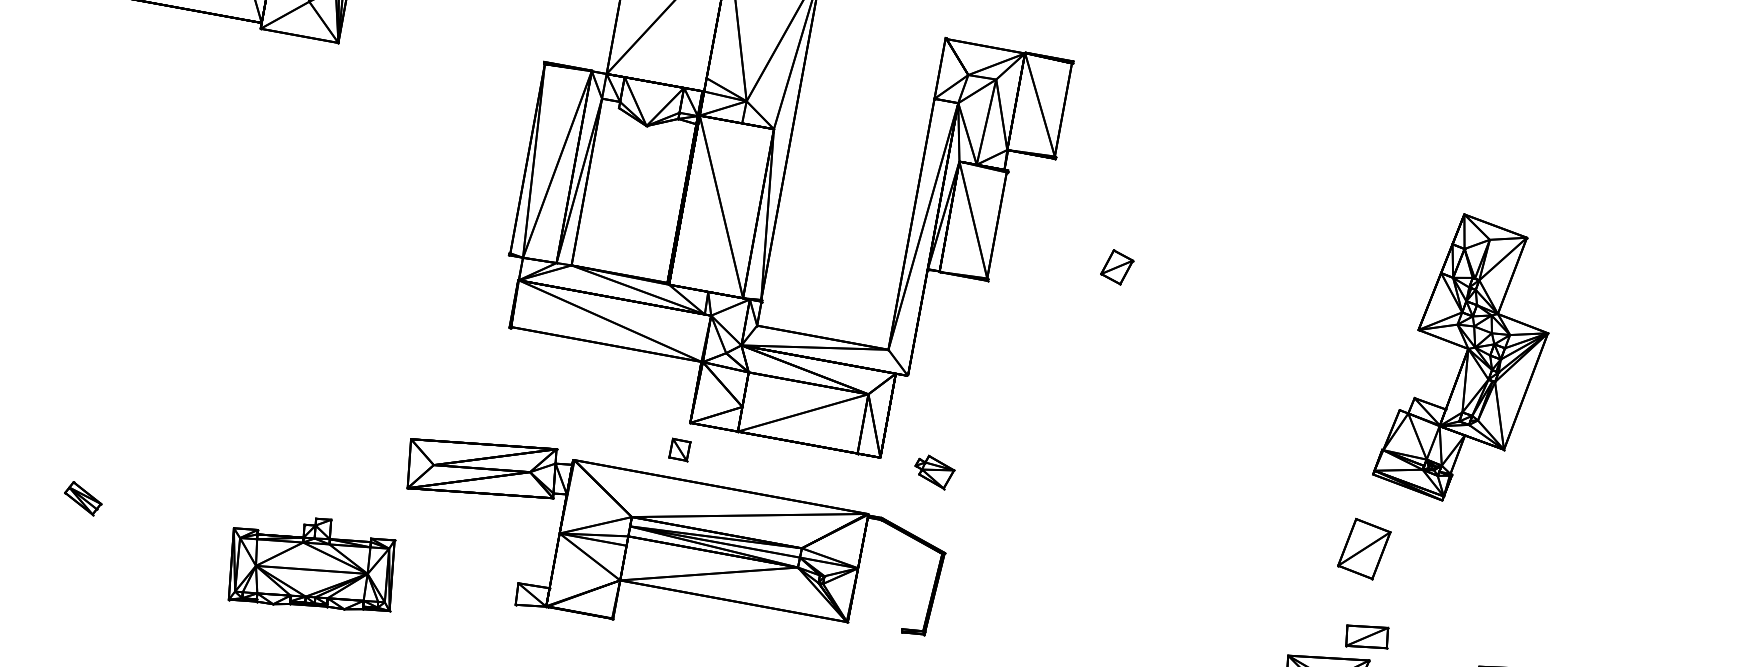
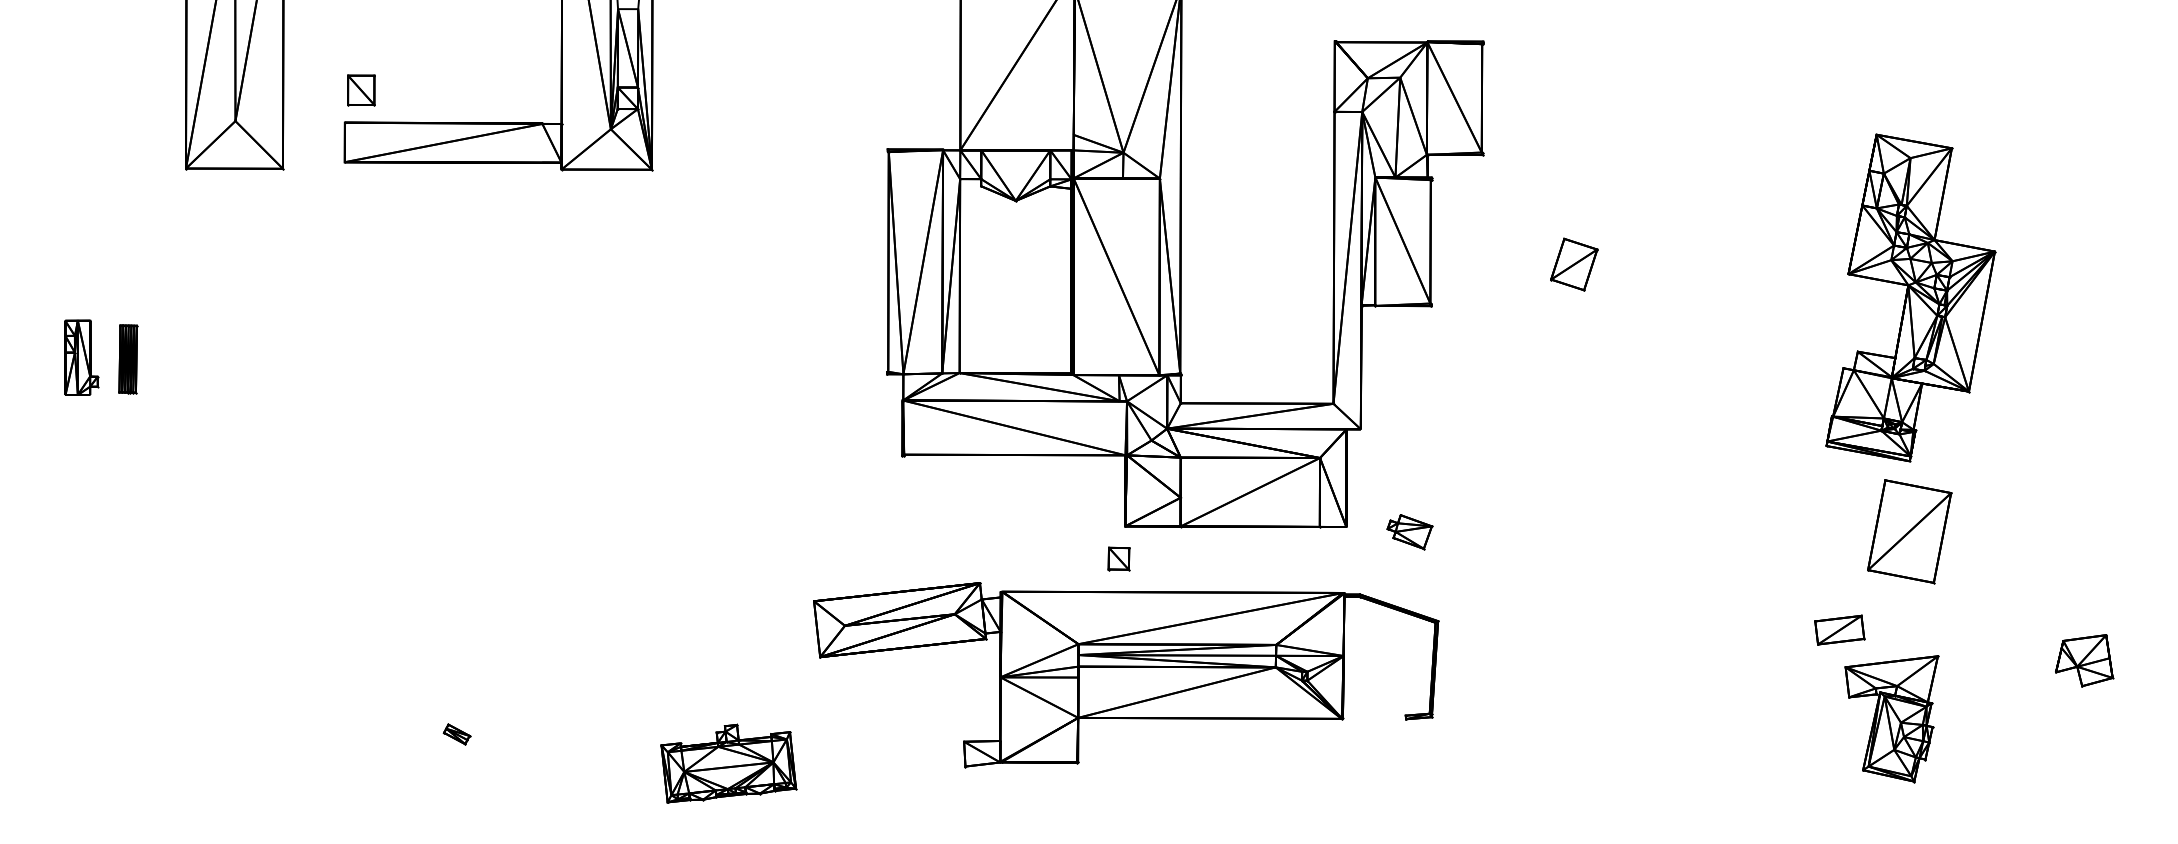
part: (1117, 267) -> (1574, 264), size x1.4
part: (1468, 359) -> (1910, 297), moved
part: (82, 498) -> (456, 734), size x0.6
part: (1364, 548) -> (1909, 531), size x1.6
part: (312, 565) -> (728, 763), size x0.7
part: (1367, 636) -> (1839, 629), moved

